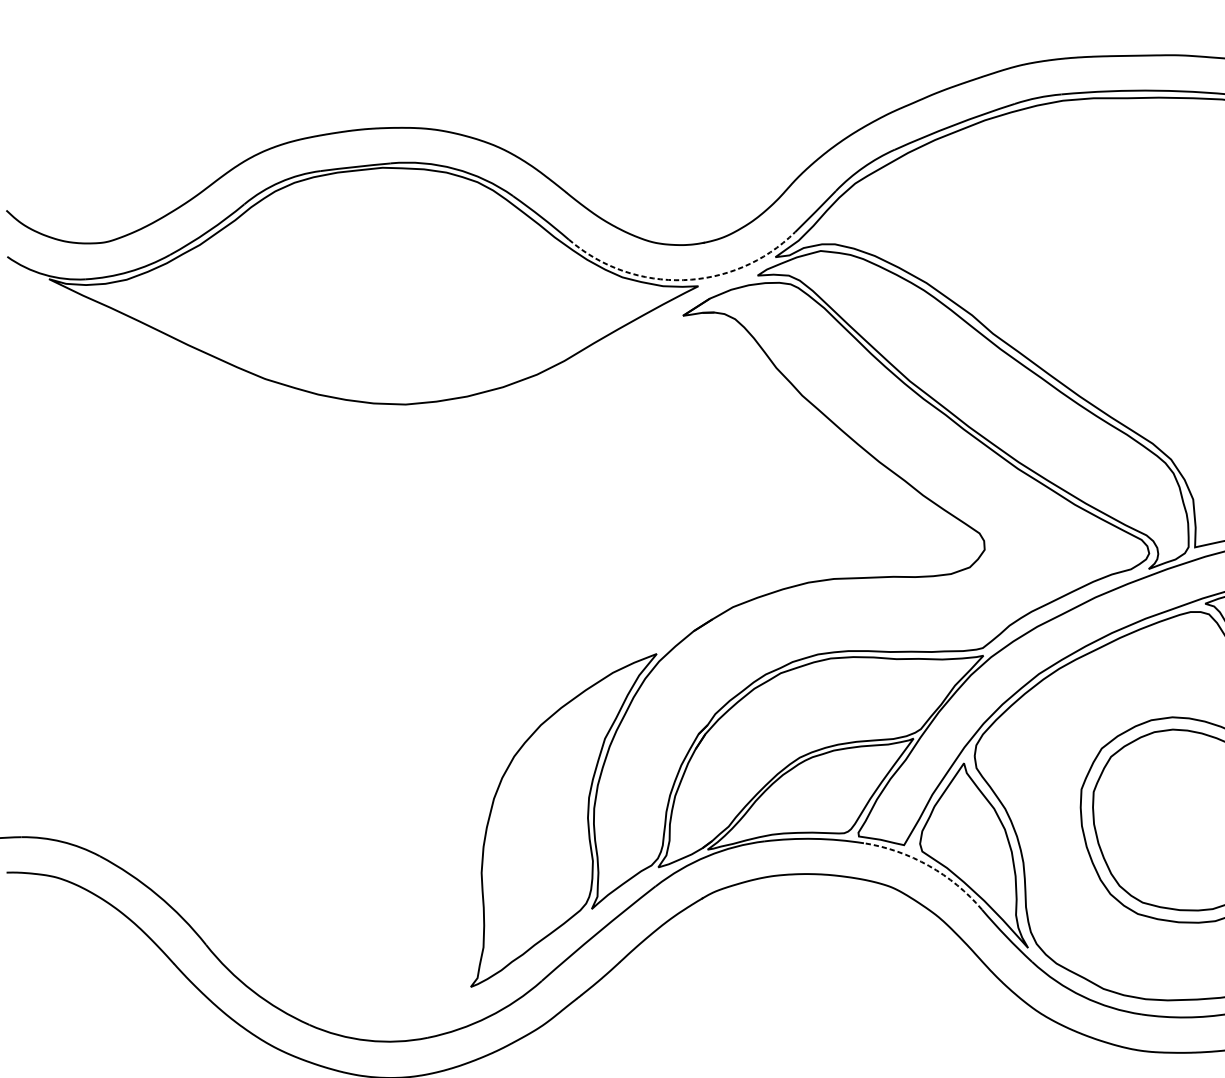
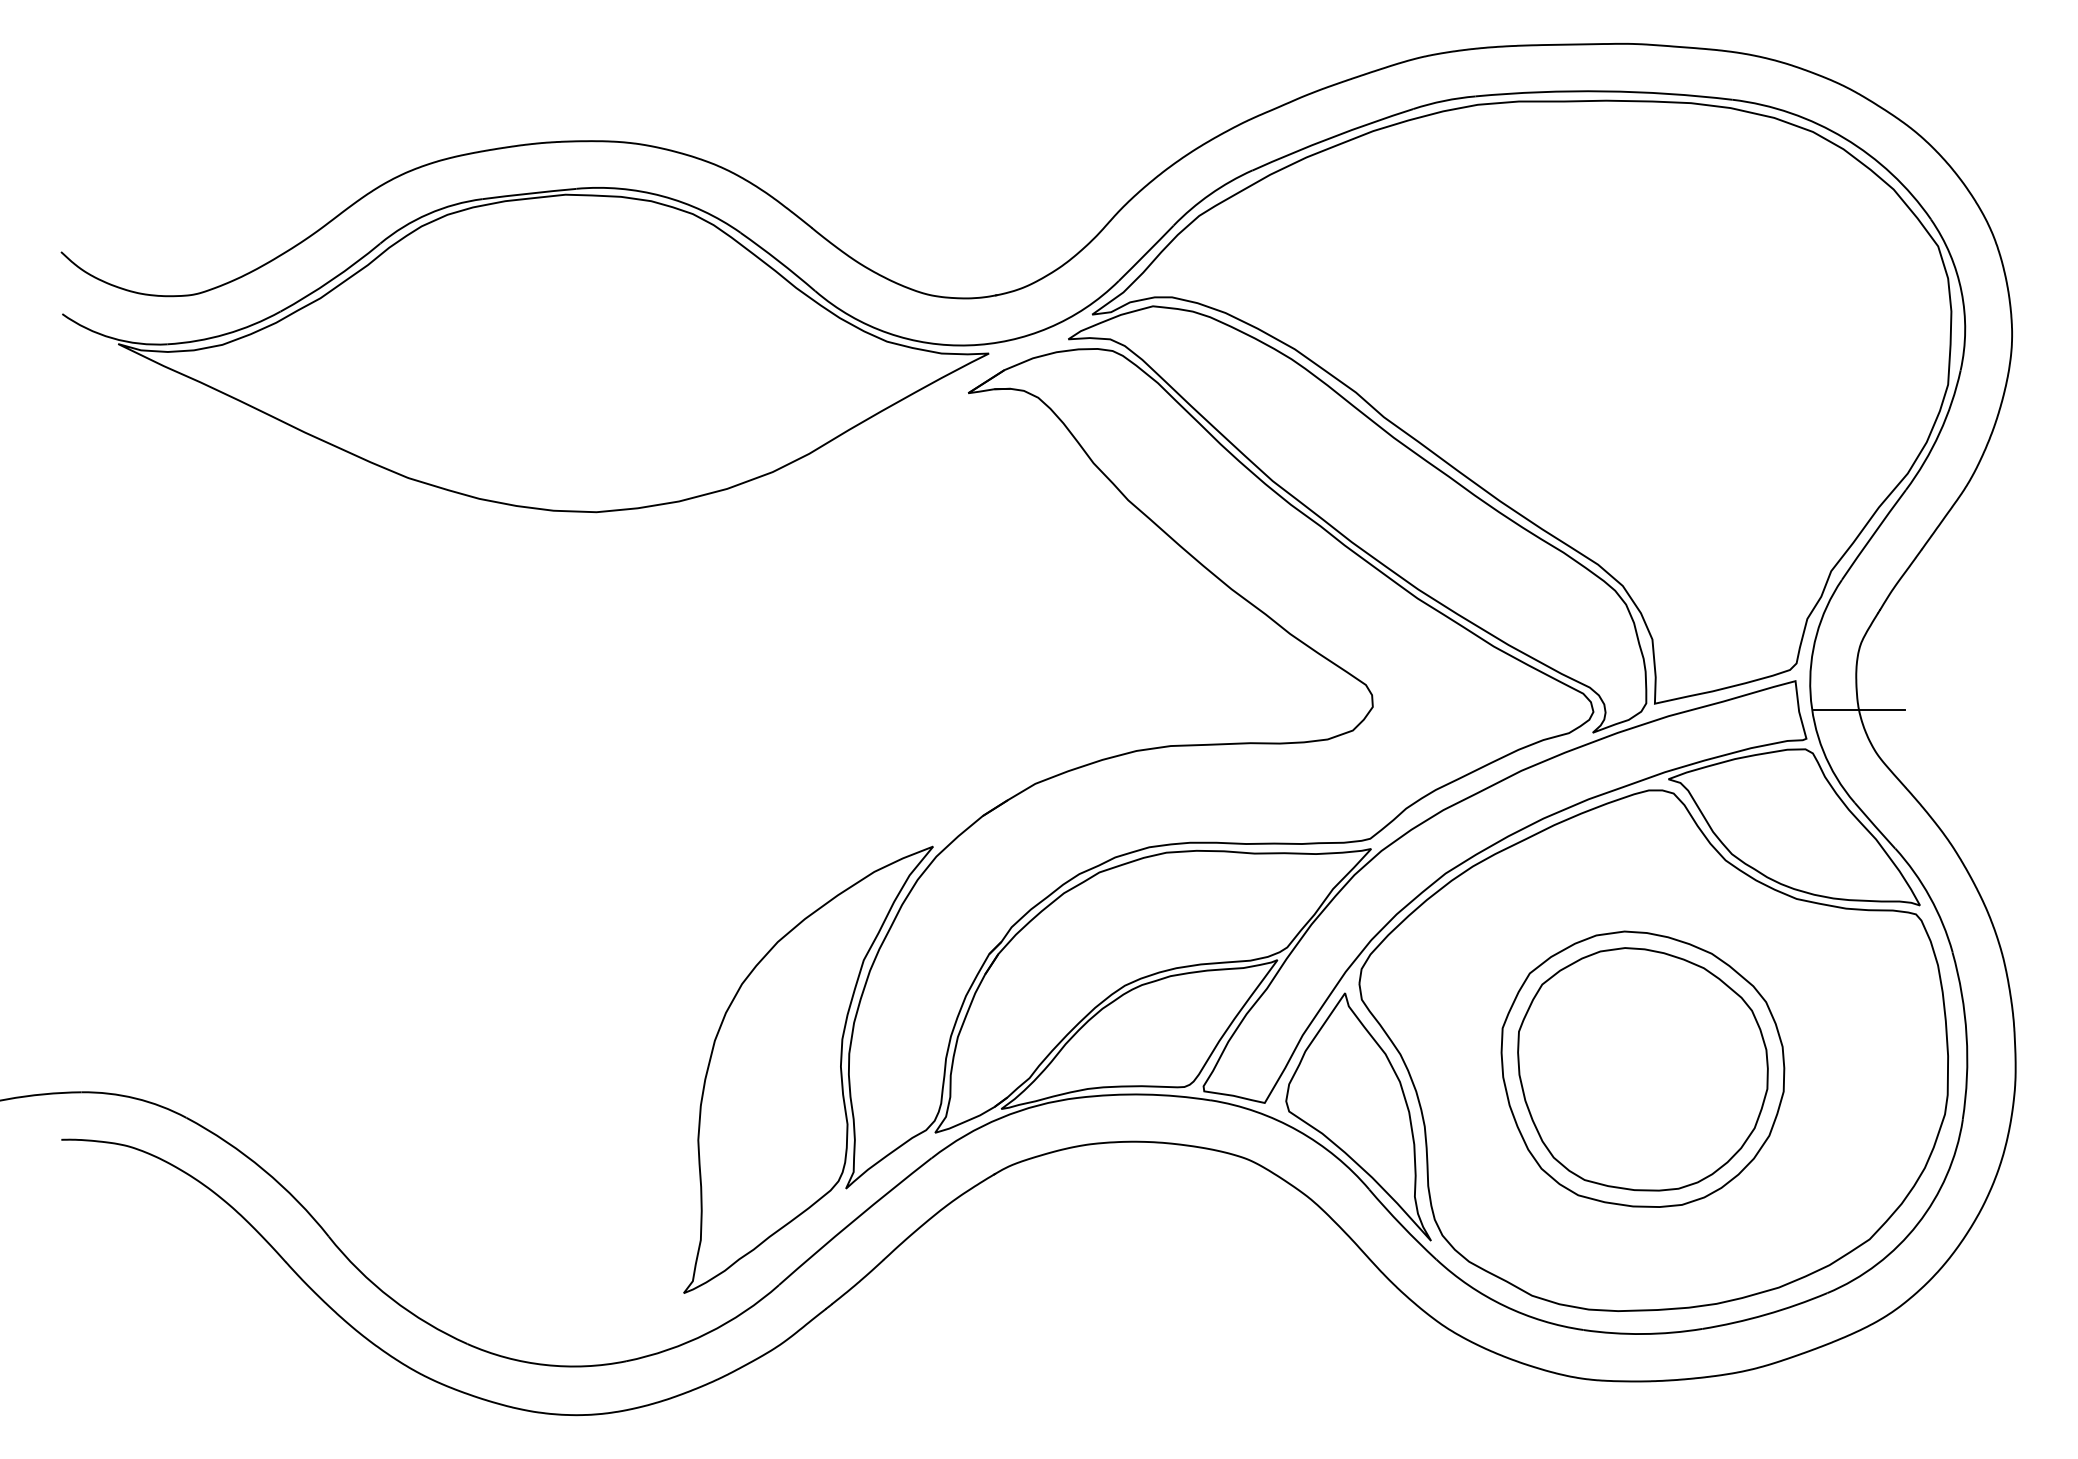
arc: (683, 280) -> (969, 345), dashed -> solid
arc: (929, 865) -> (1298, 1130), dashed -> solid

